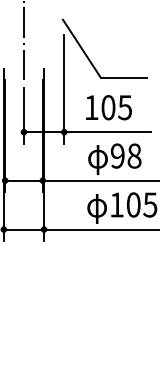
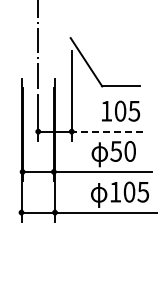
text: (109, 106) -> (121, 110), moved
line: (107, 132) -> (107, 131), solid -> dashed
text: (125, 156) -> (122, 151), 98 -> 50

